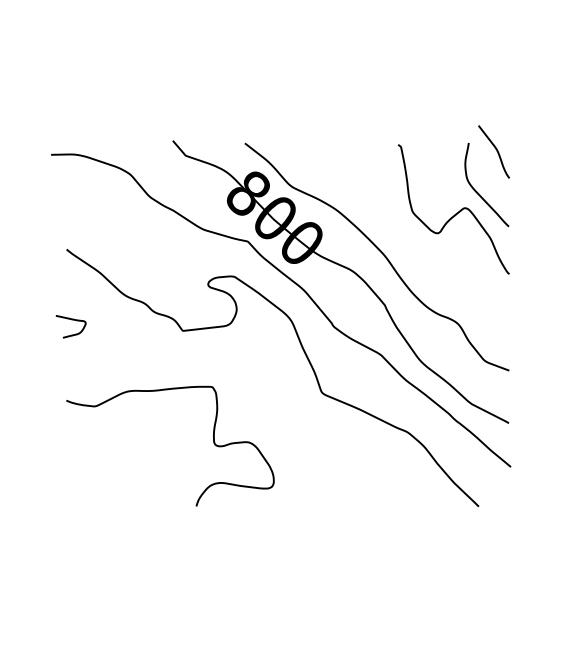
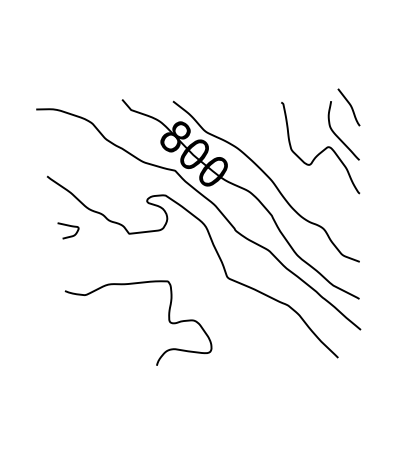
curve: (71, 320) -> (68, 226), moved
curve: (212, 443) -> (168, 321), moved

